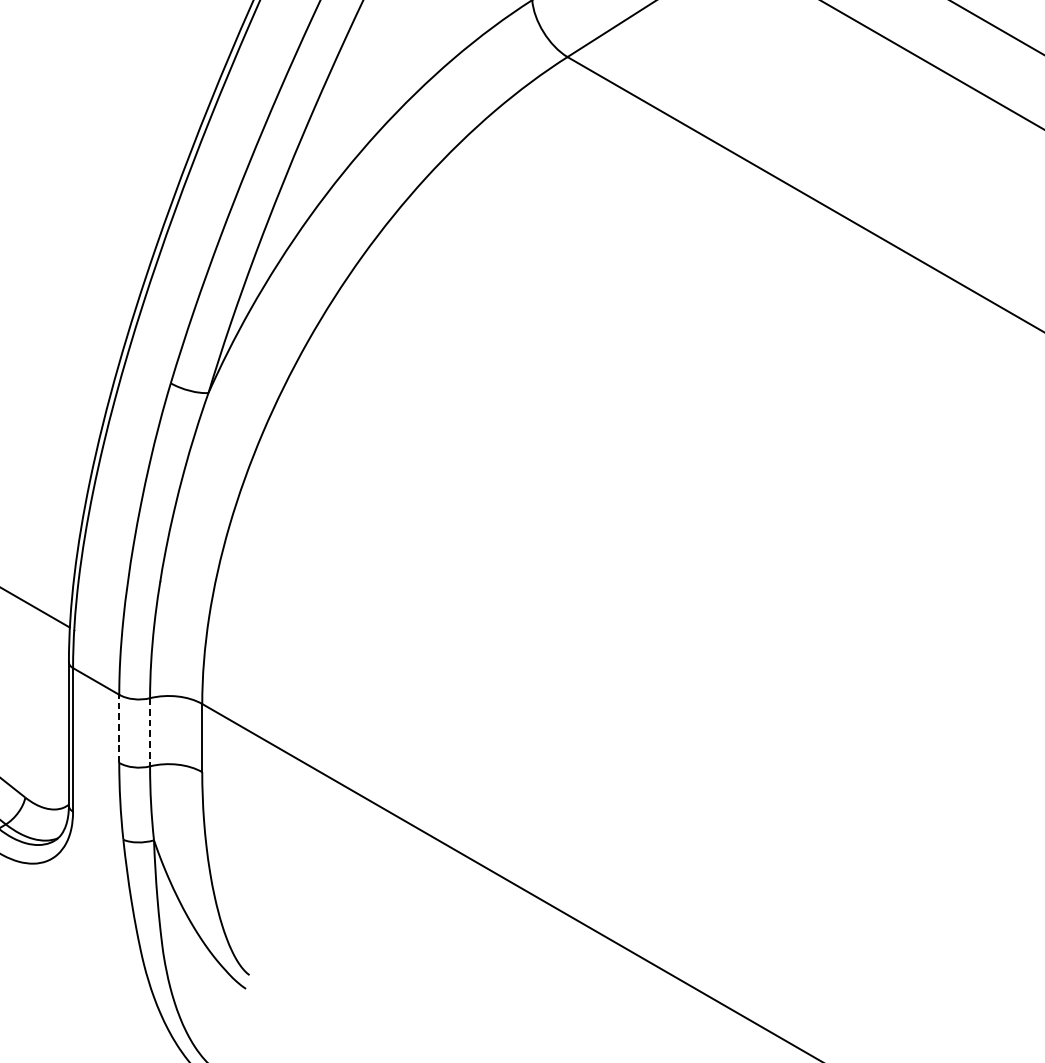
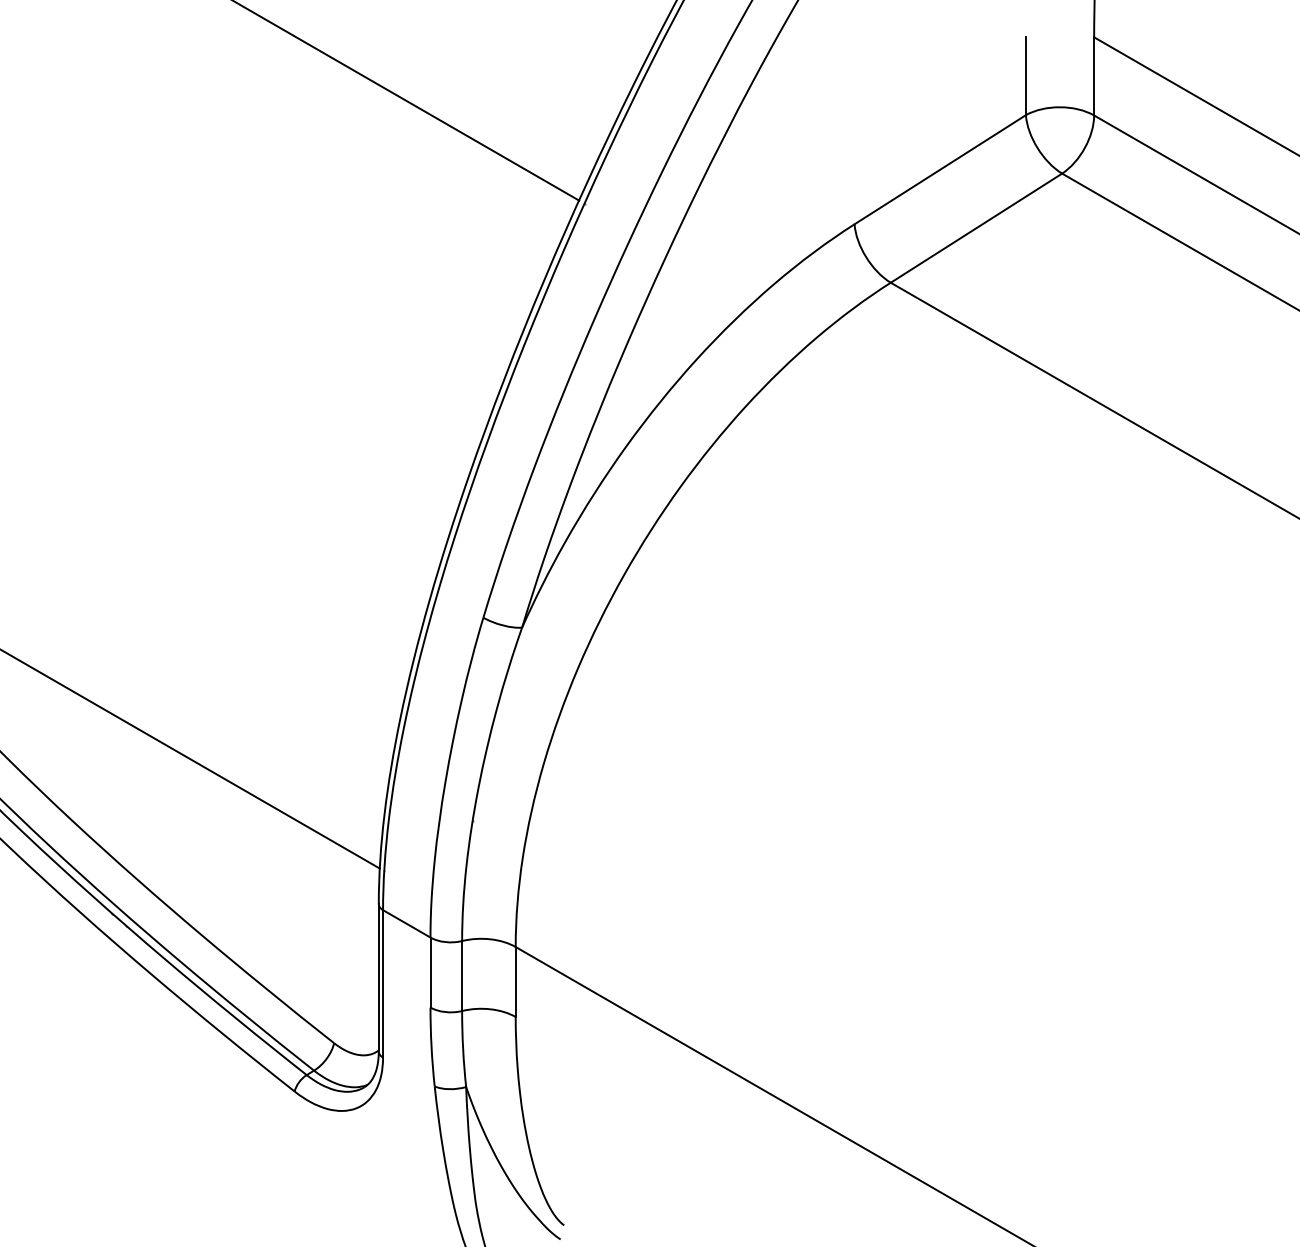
line: (119, 728) -> (430, 972), dashed -> solid
line: (150, 732) -> (462, 976), dashed -> solid

